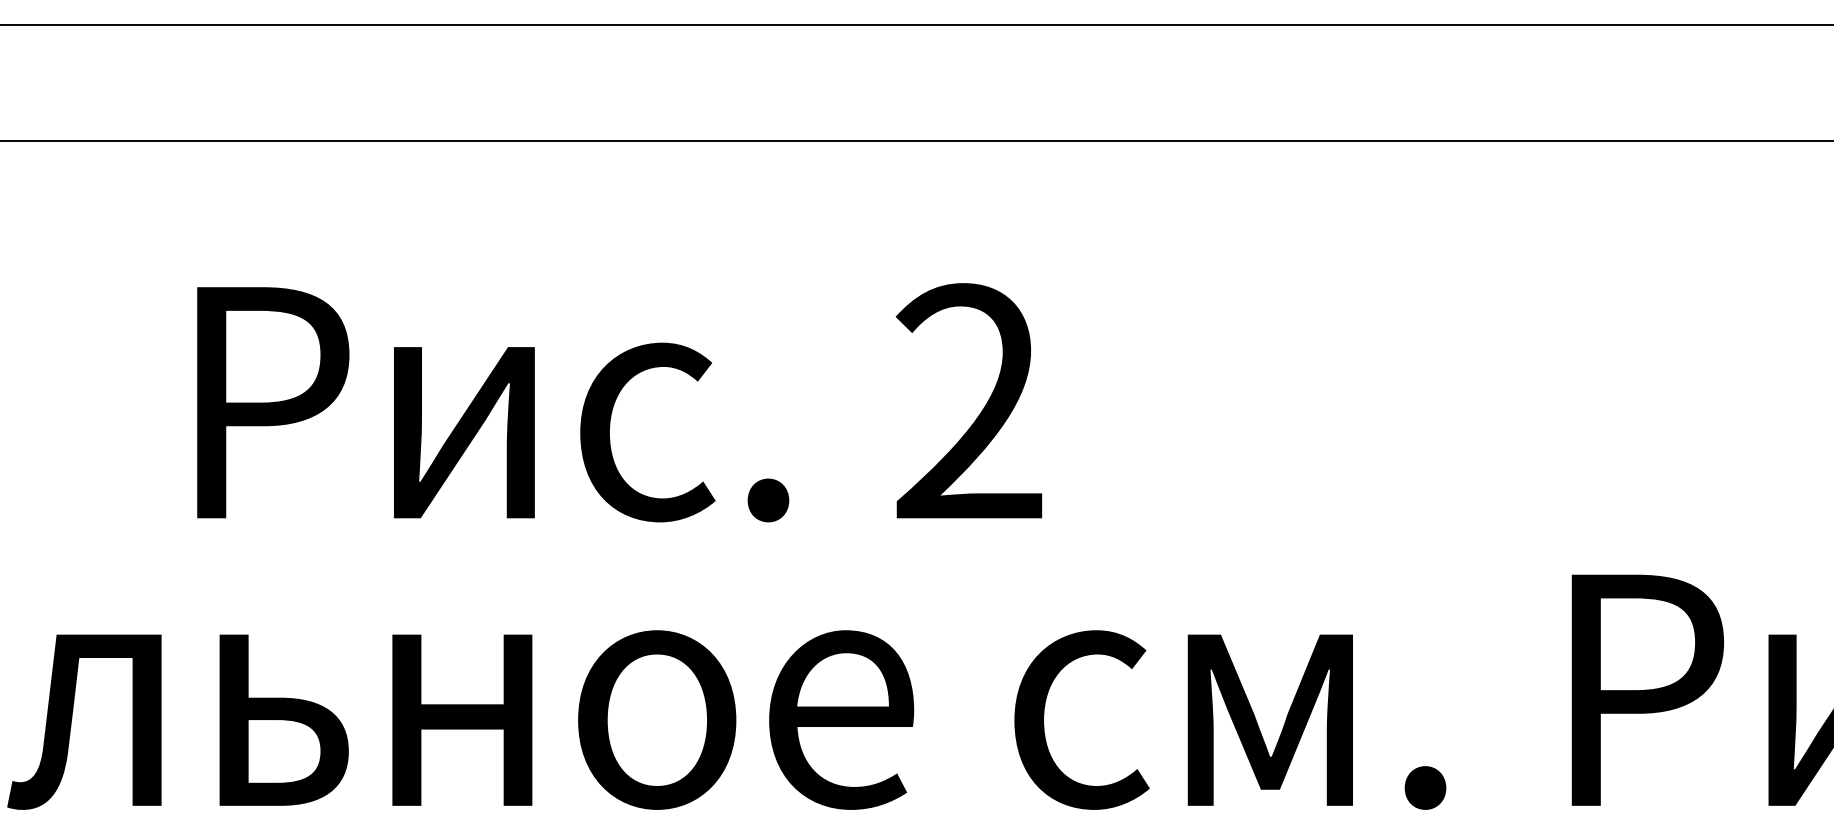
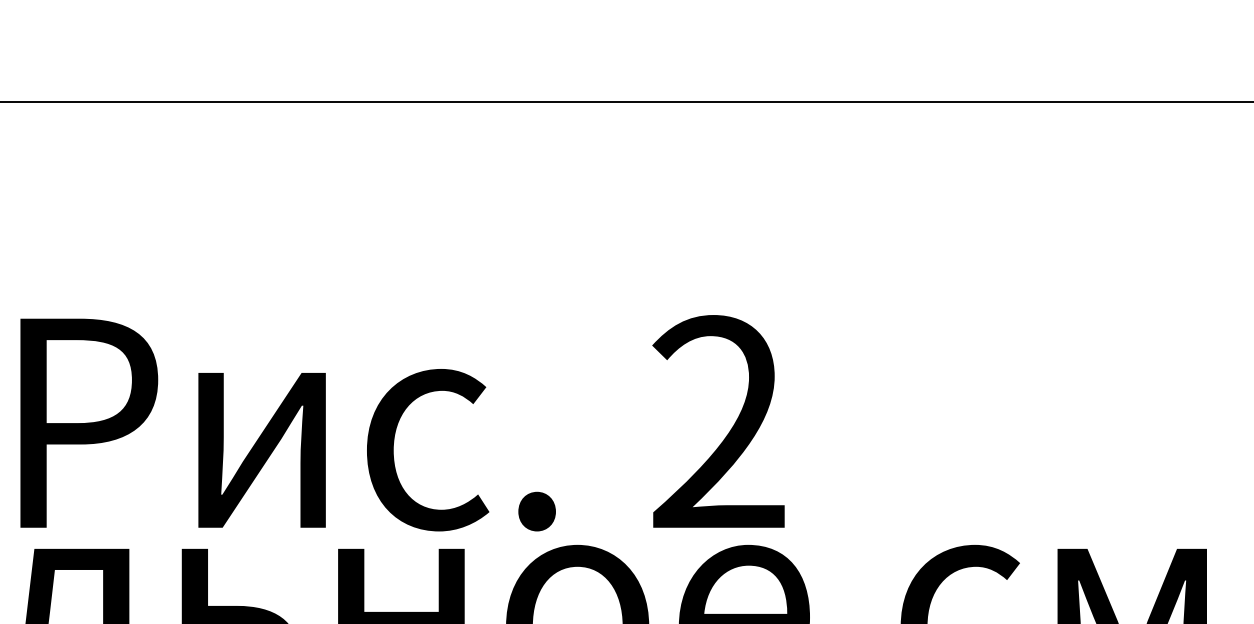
text: (619, 402) -> (402, 423), moved

